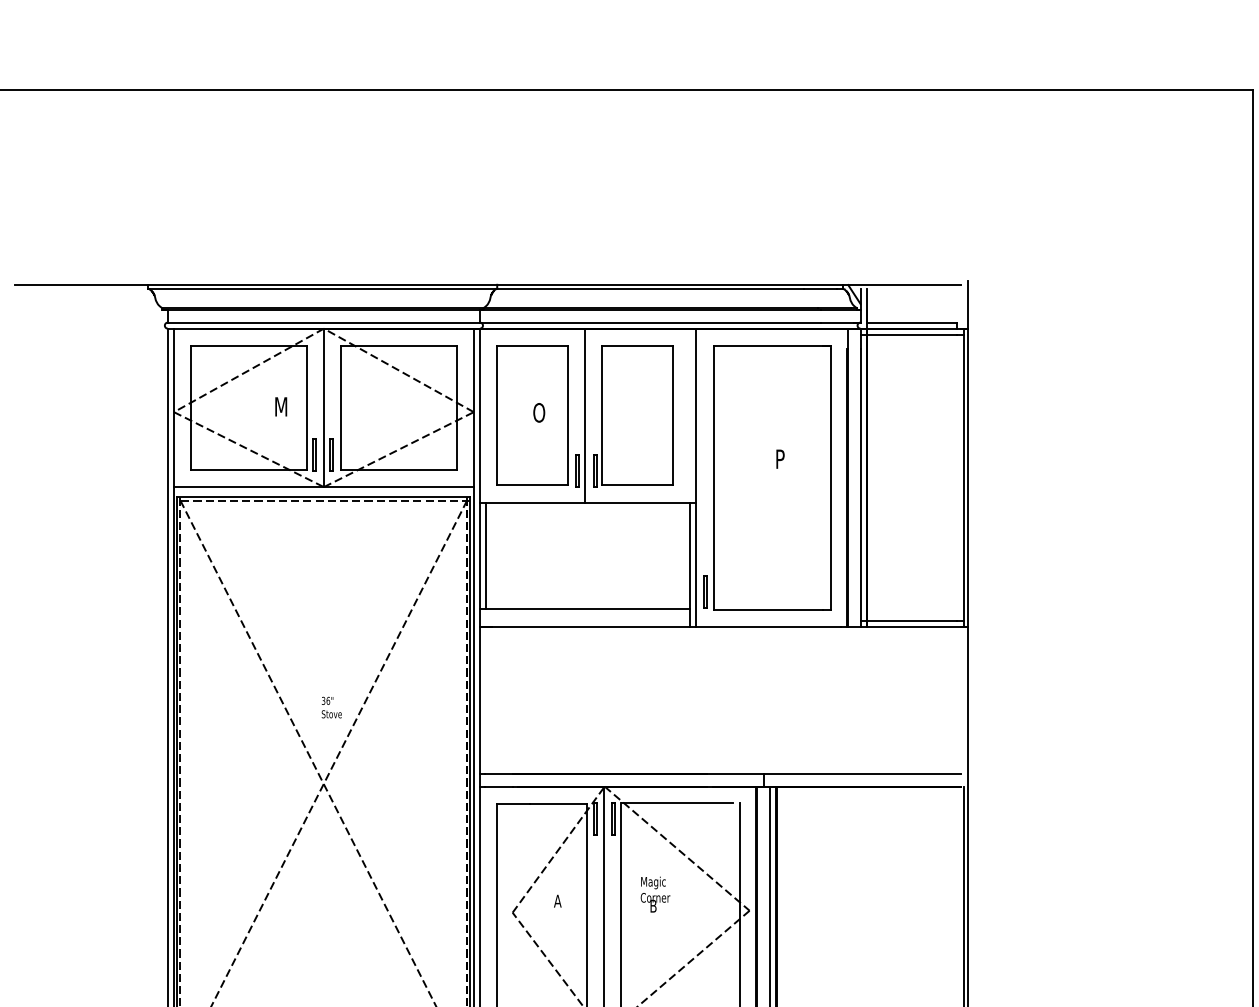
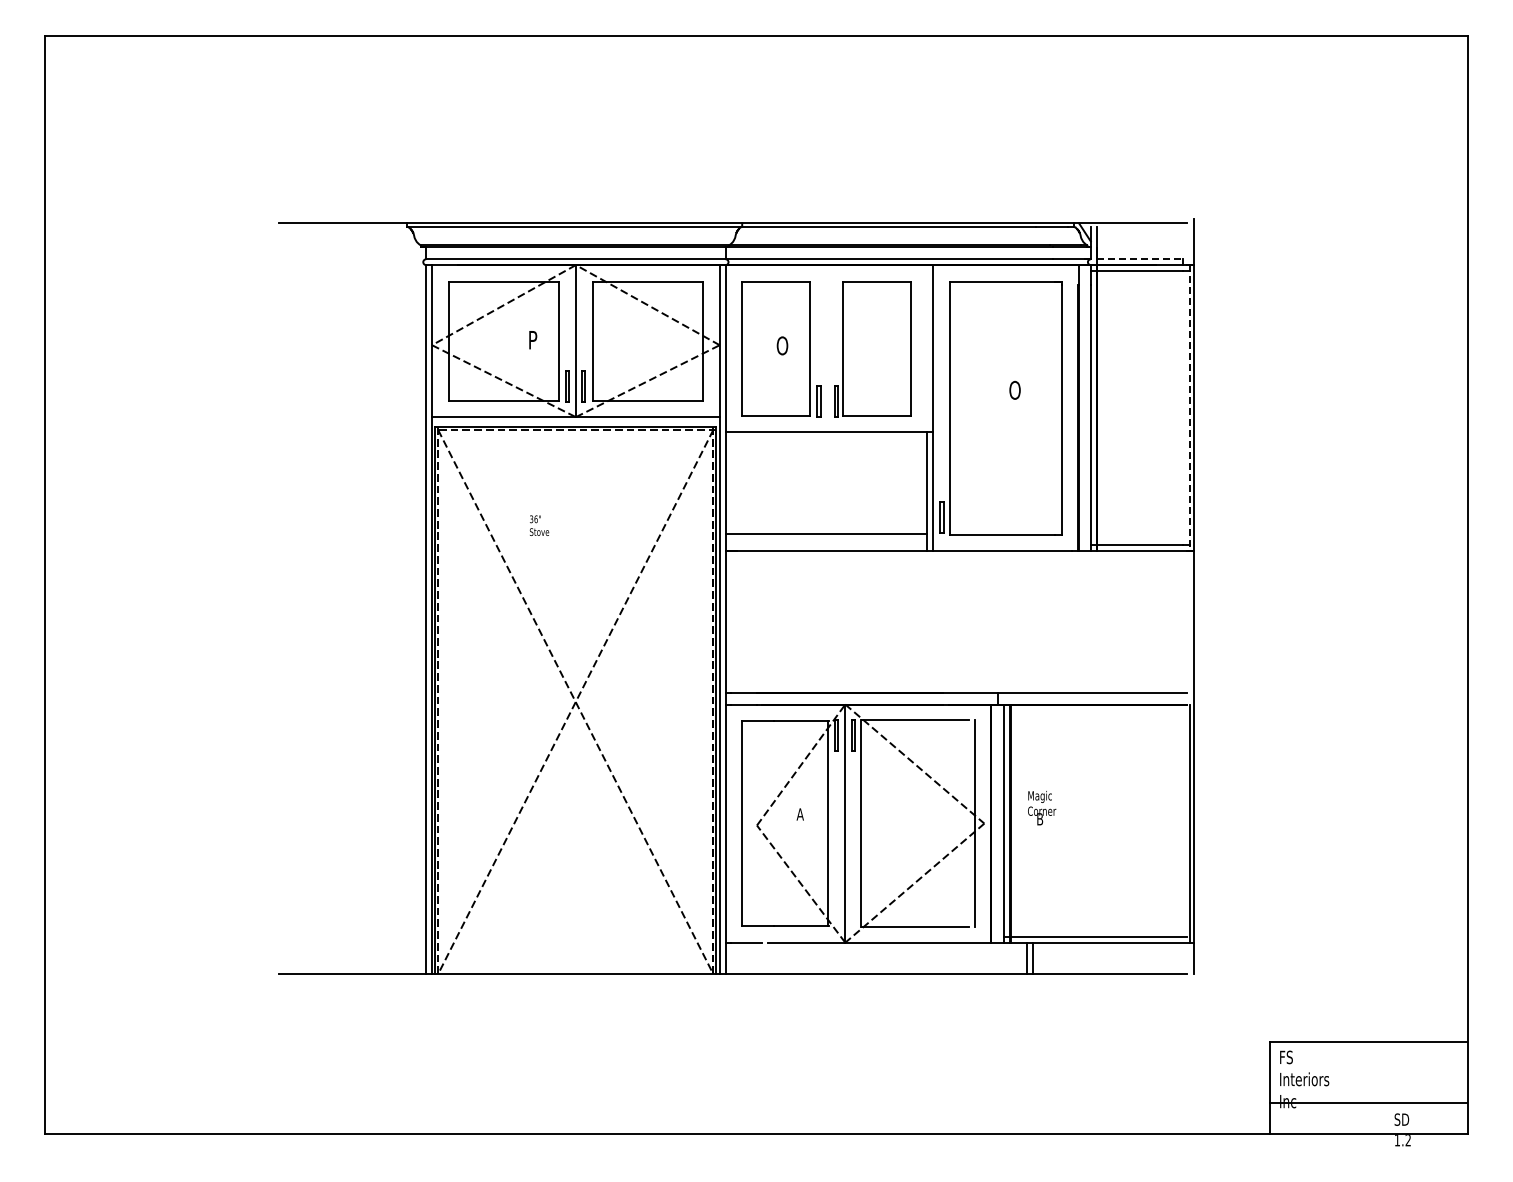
line: (912, 322) -> (1140, 259), solid -> dashed
text: (281, 407) -> (535, 340), M -> P
line: (585, 415) -> (826, 348), removed
text: (781, 458) -> (1014, 389), P -> O
line: (963, 478) -> (1189, 408), solid -> dashed
line: (486, 555) -> (731, 482), removed
text: (331, 707) -> (539, 525), moved
text: (655, 894) -> (1042, 808), moved

